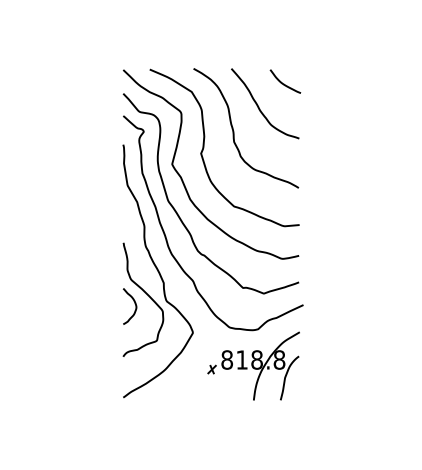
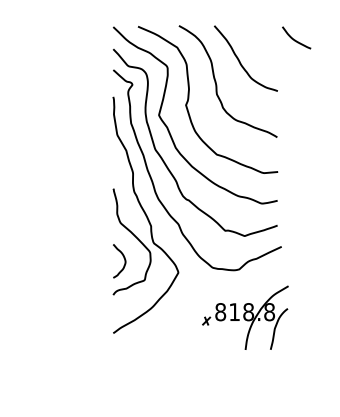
curve: (284, 83) -> (295, 39), moved
curve: (134, 304) -> (123, 259), moved
part: (253, 365) -> (245, 317), moved

